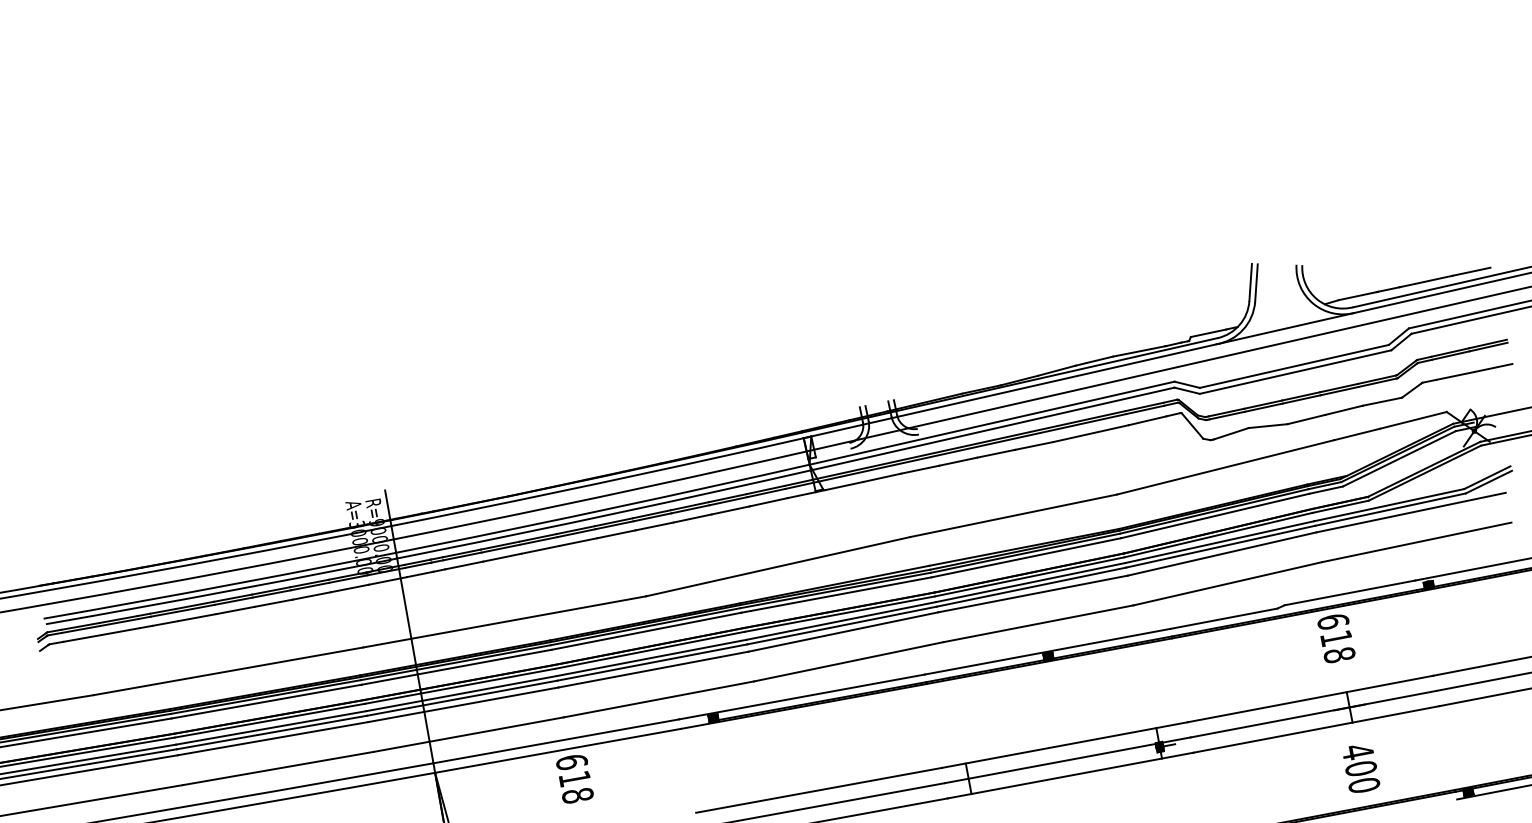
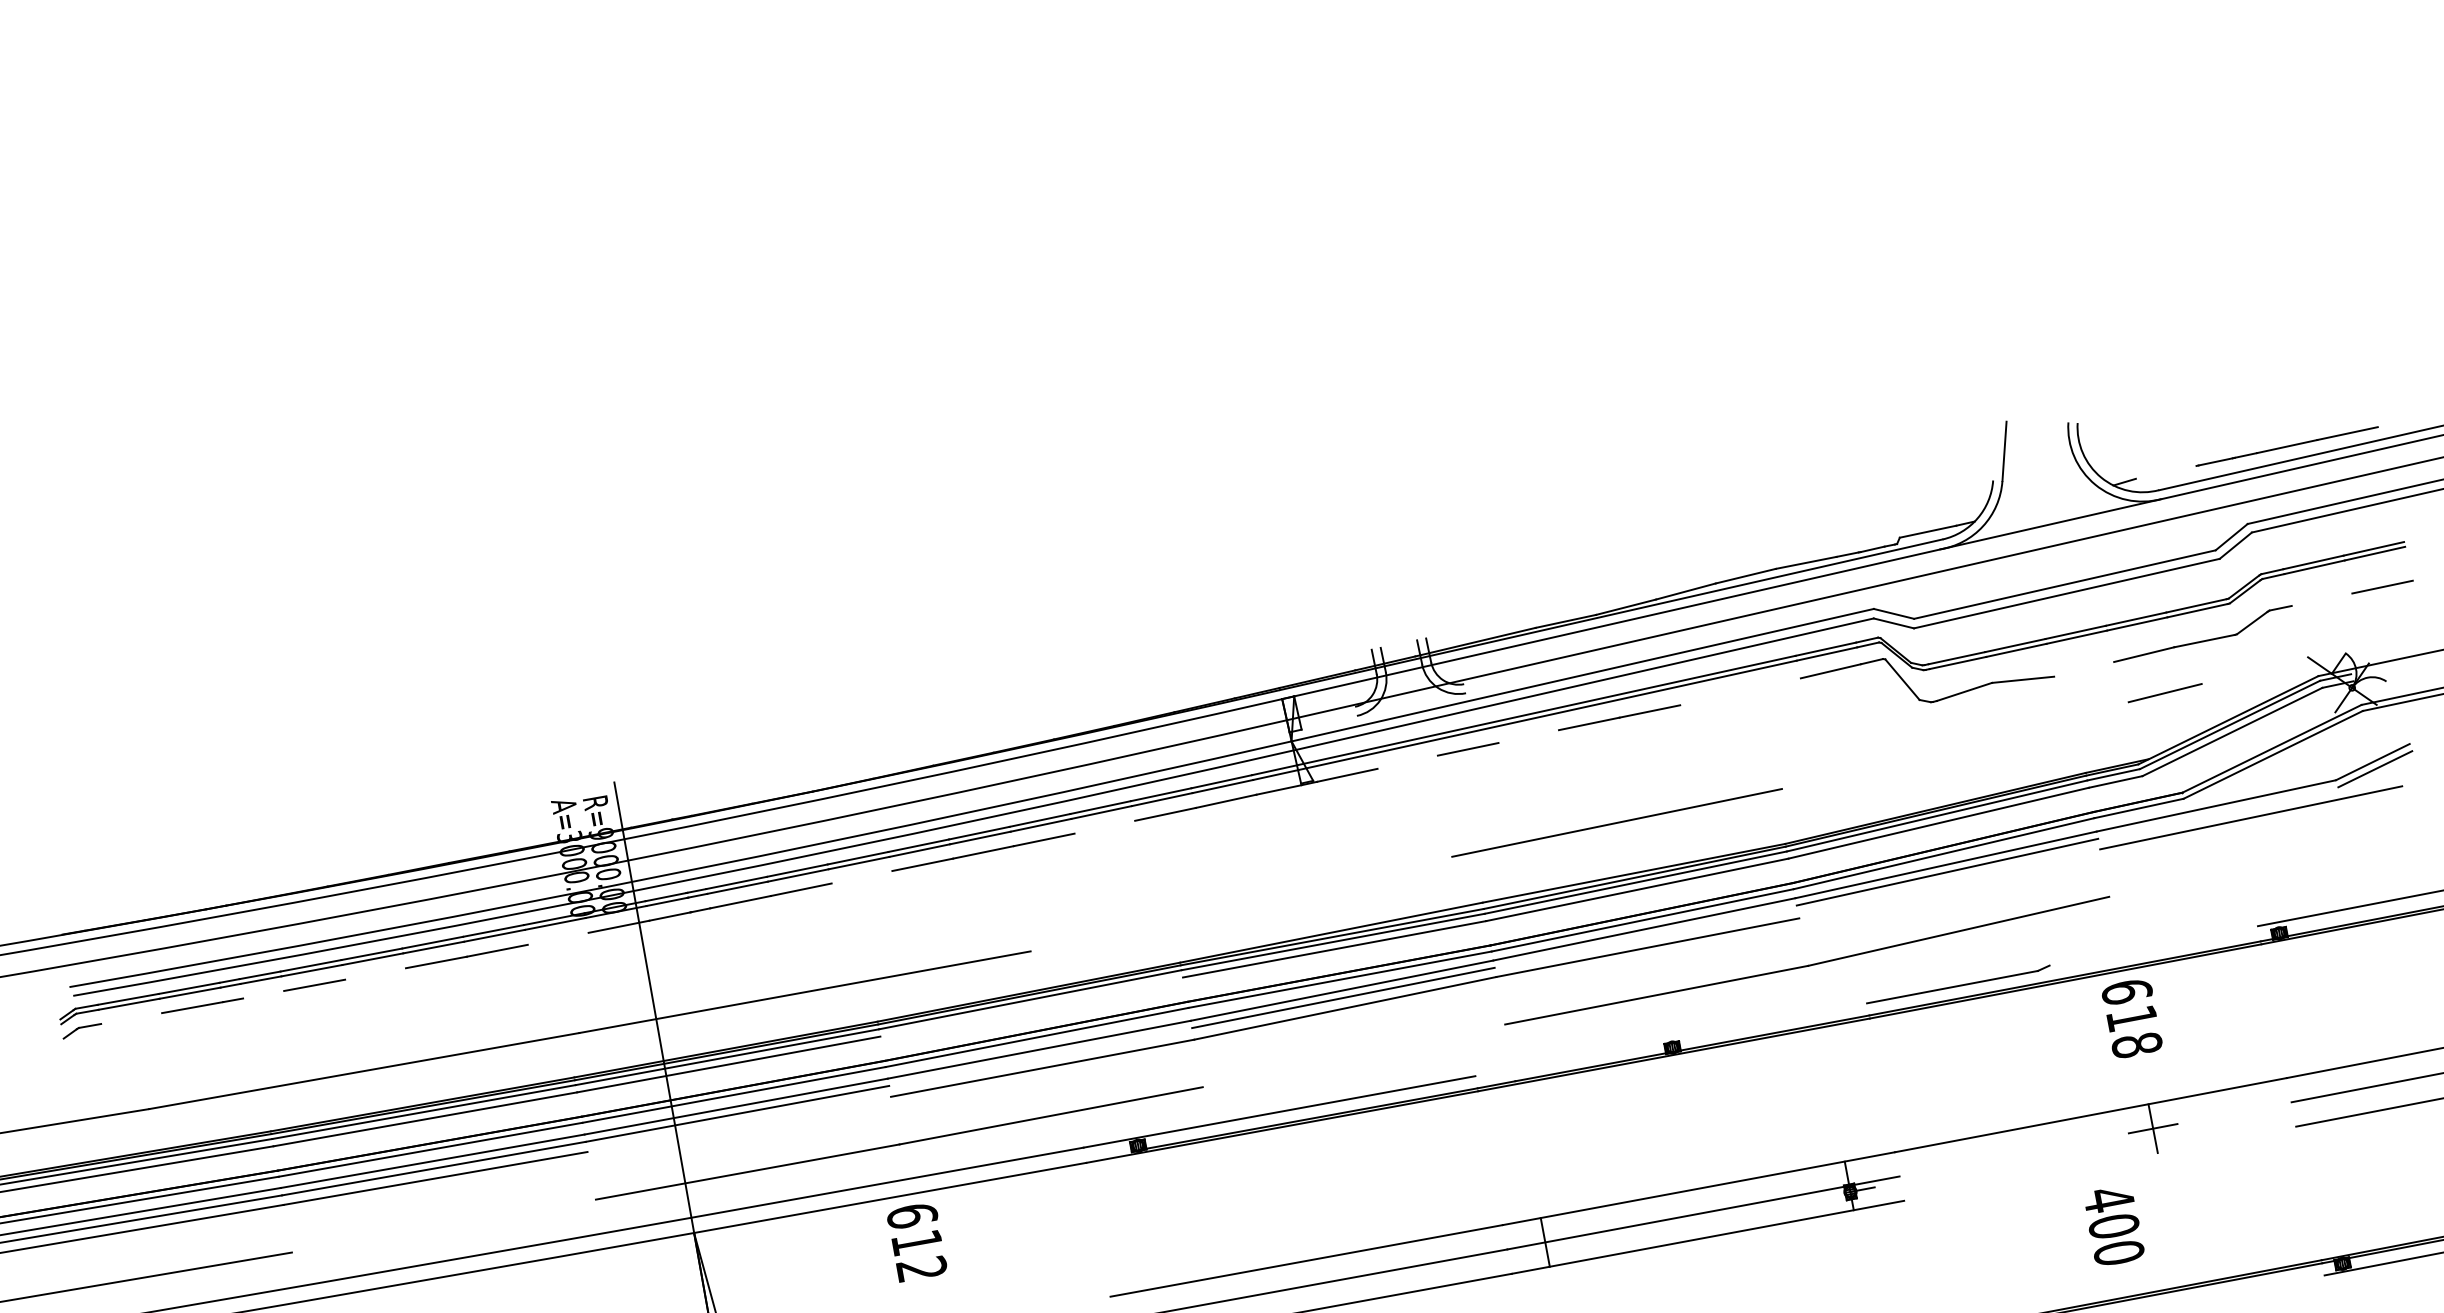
line: (1250, 282) -> (1994, 450), removed
line: (1357, 296) -> (2165, 473), removed
line: (1455, 375) -> (2322, 599), removed
line: (1306, 419) -> (2084, 669), removed
line: (1413, 420) -> (2255, 670), removed
line: (1090, 433) -> (1739, 691), removed
line: (958, 461) -> (1529, 736), removed
line: (1225, 467) -> (1955, 745), removed
line: (882, 477) -> (1407, 761), removed
line: (1390, 509) -> (2218, 812), removed
line: (692, 518) -> (1104, 827), removed
line: (1416, 542) -> (2259, 865), removed
line: (540, 549) -> (862, 876), removed
line: (1221, 553) -> (1948, 883), removed
line: (778, 566) -> (1241, 903), removed
line: (1031, 586) -> (1645, 935), removed
line: (349, 588) -> (557, 938), removed
line: (1349, 592) -> (2152, 945), removed
line: (235, 610) -> (375, 973), removed
line: (165, 623) -> (263, 994), removed
line: (646, 630) -> (1031, 1005), removed
line: (82, 638) -> (131, 1018), removed
line: (1047, 651) -> (1671, 1039), removed
line: (848, 661) -> (1353, 1055), removed
line: (652, 662) -> (1040, 1056), removed
line: (463, 704) -> (739, 1123), removed
line: (1313, 713) -> (2095, 1138), removed
line: (1316, 729) -> (2100, 1163), removed
line: (278, 768) -> (444, 1226), removed
text: (1361, 768) -> (2114, 1226), moved
text: (577, 795) -> (921, 1269), 618 -> 612

